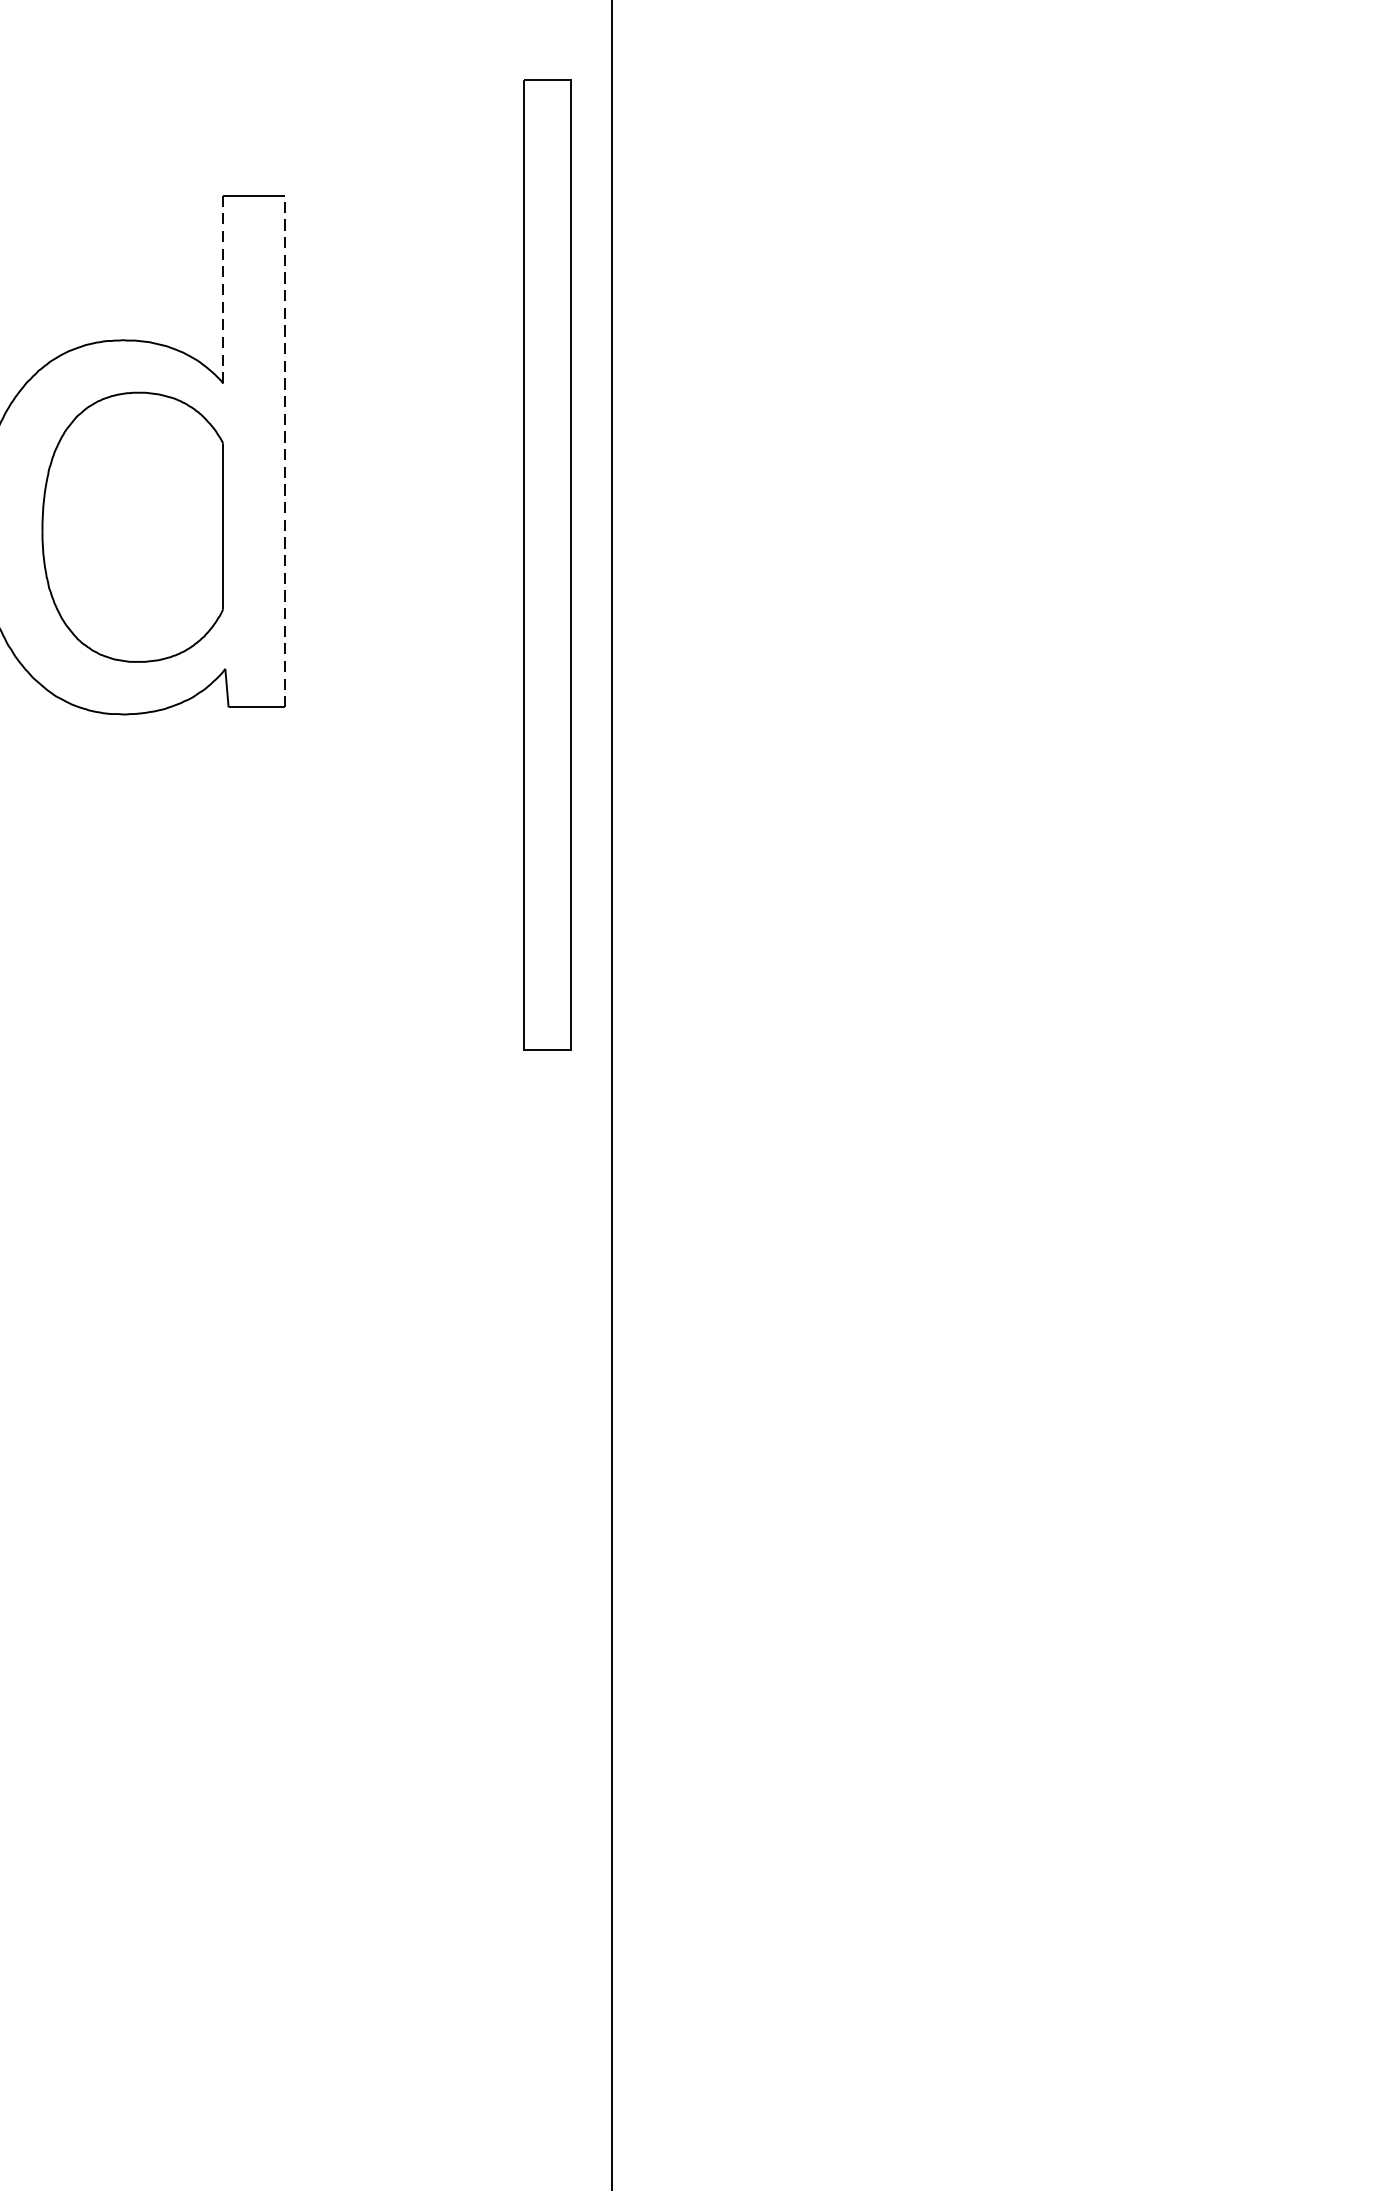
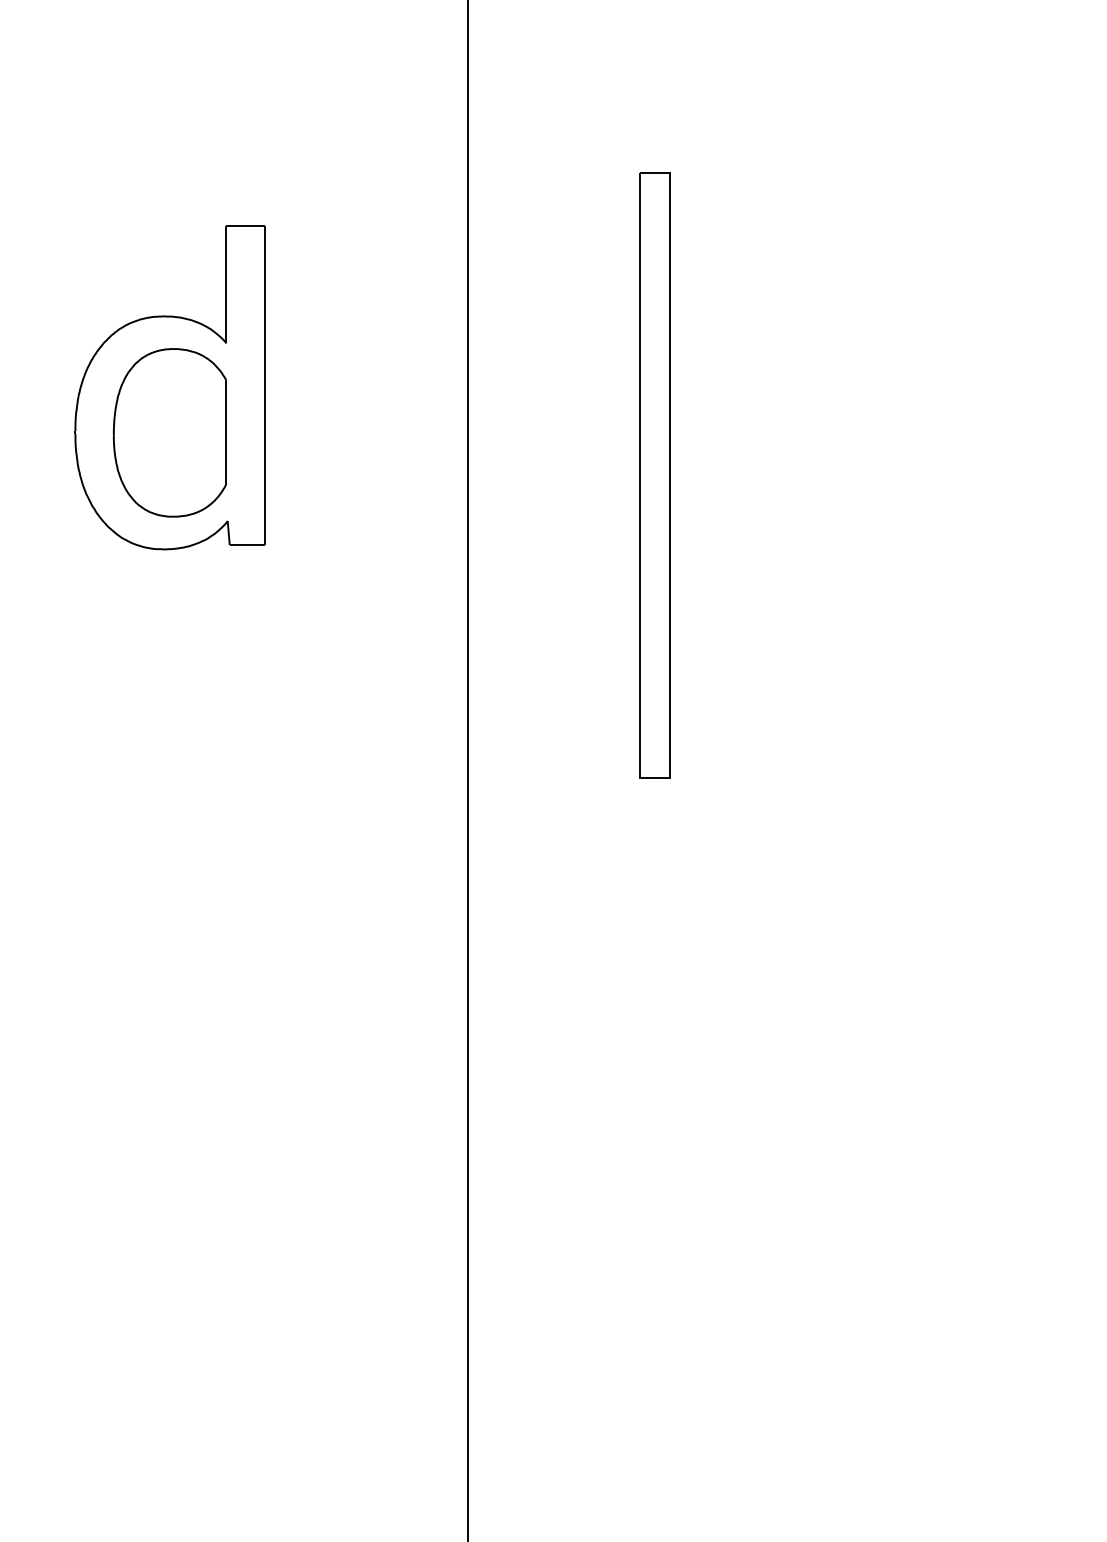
line: (223, 289) -> (226, 284), dashed -> solid
line: (286, 451) -> (265, 385), dashed -> solid
part: (546, 565) -> (654, 475), moved

